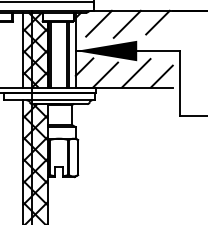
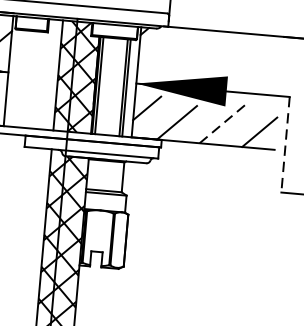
line: (157, 22) -> (260, 52), removed
line: (98, 23) -> (173, 45), removed
line: (126, 23) -> (214, 49), removed
line: (136, 72) -> (222, 122), solid -> dashed
line: (180, 83) -> (286, 144), solid -> dashed

